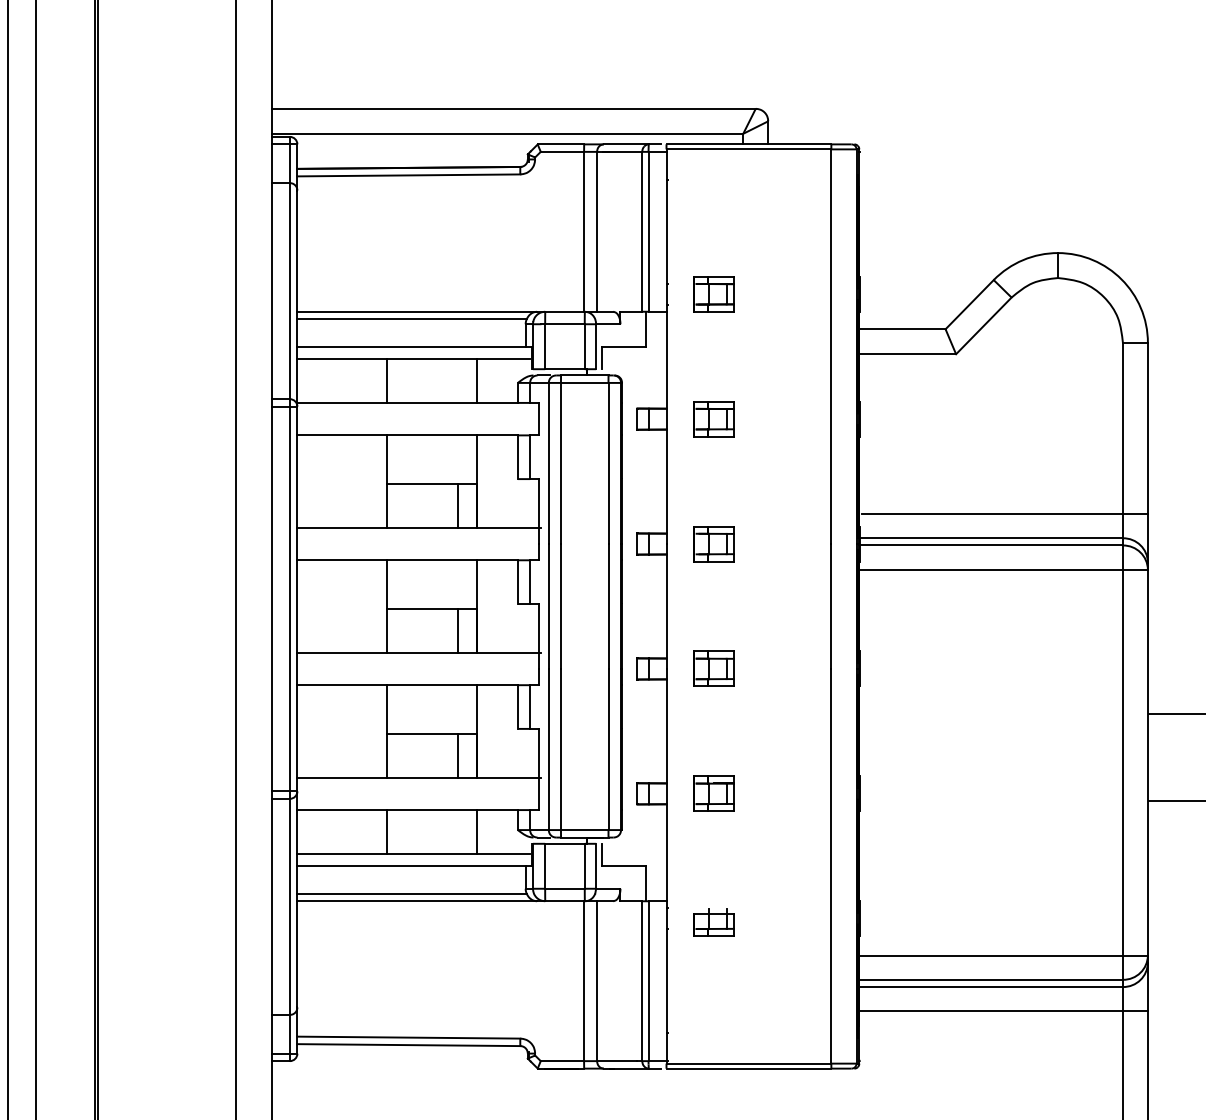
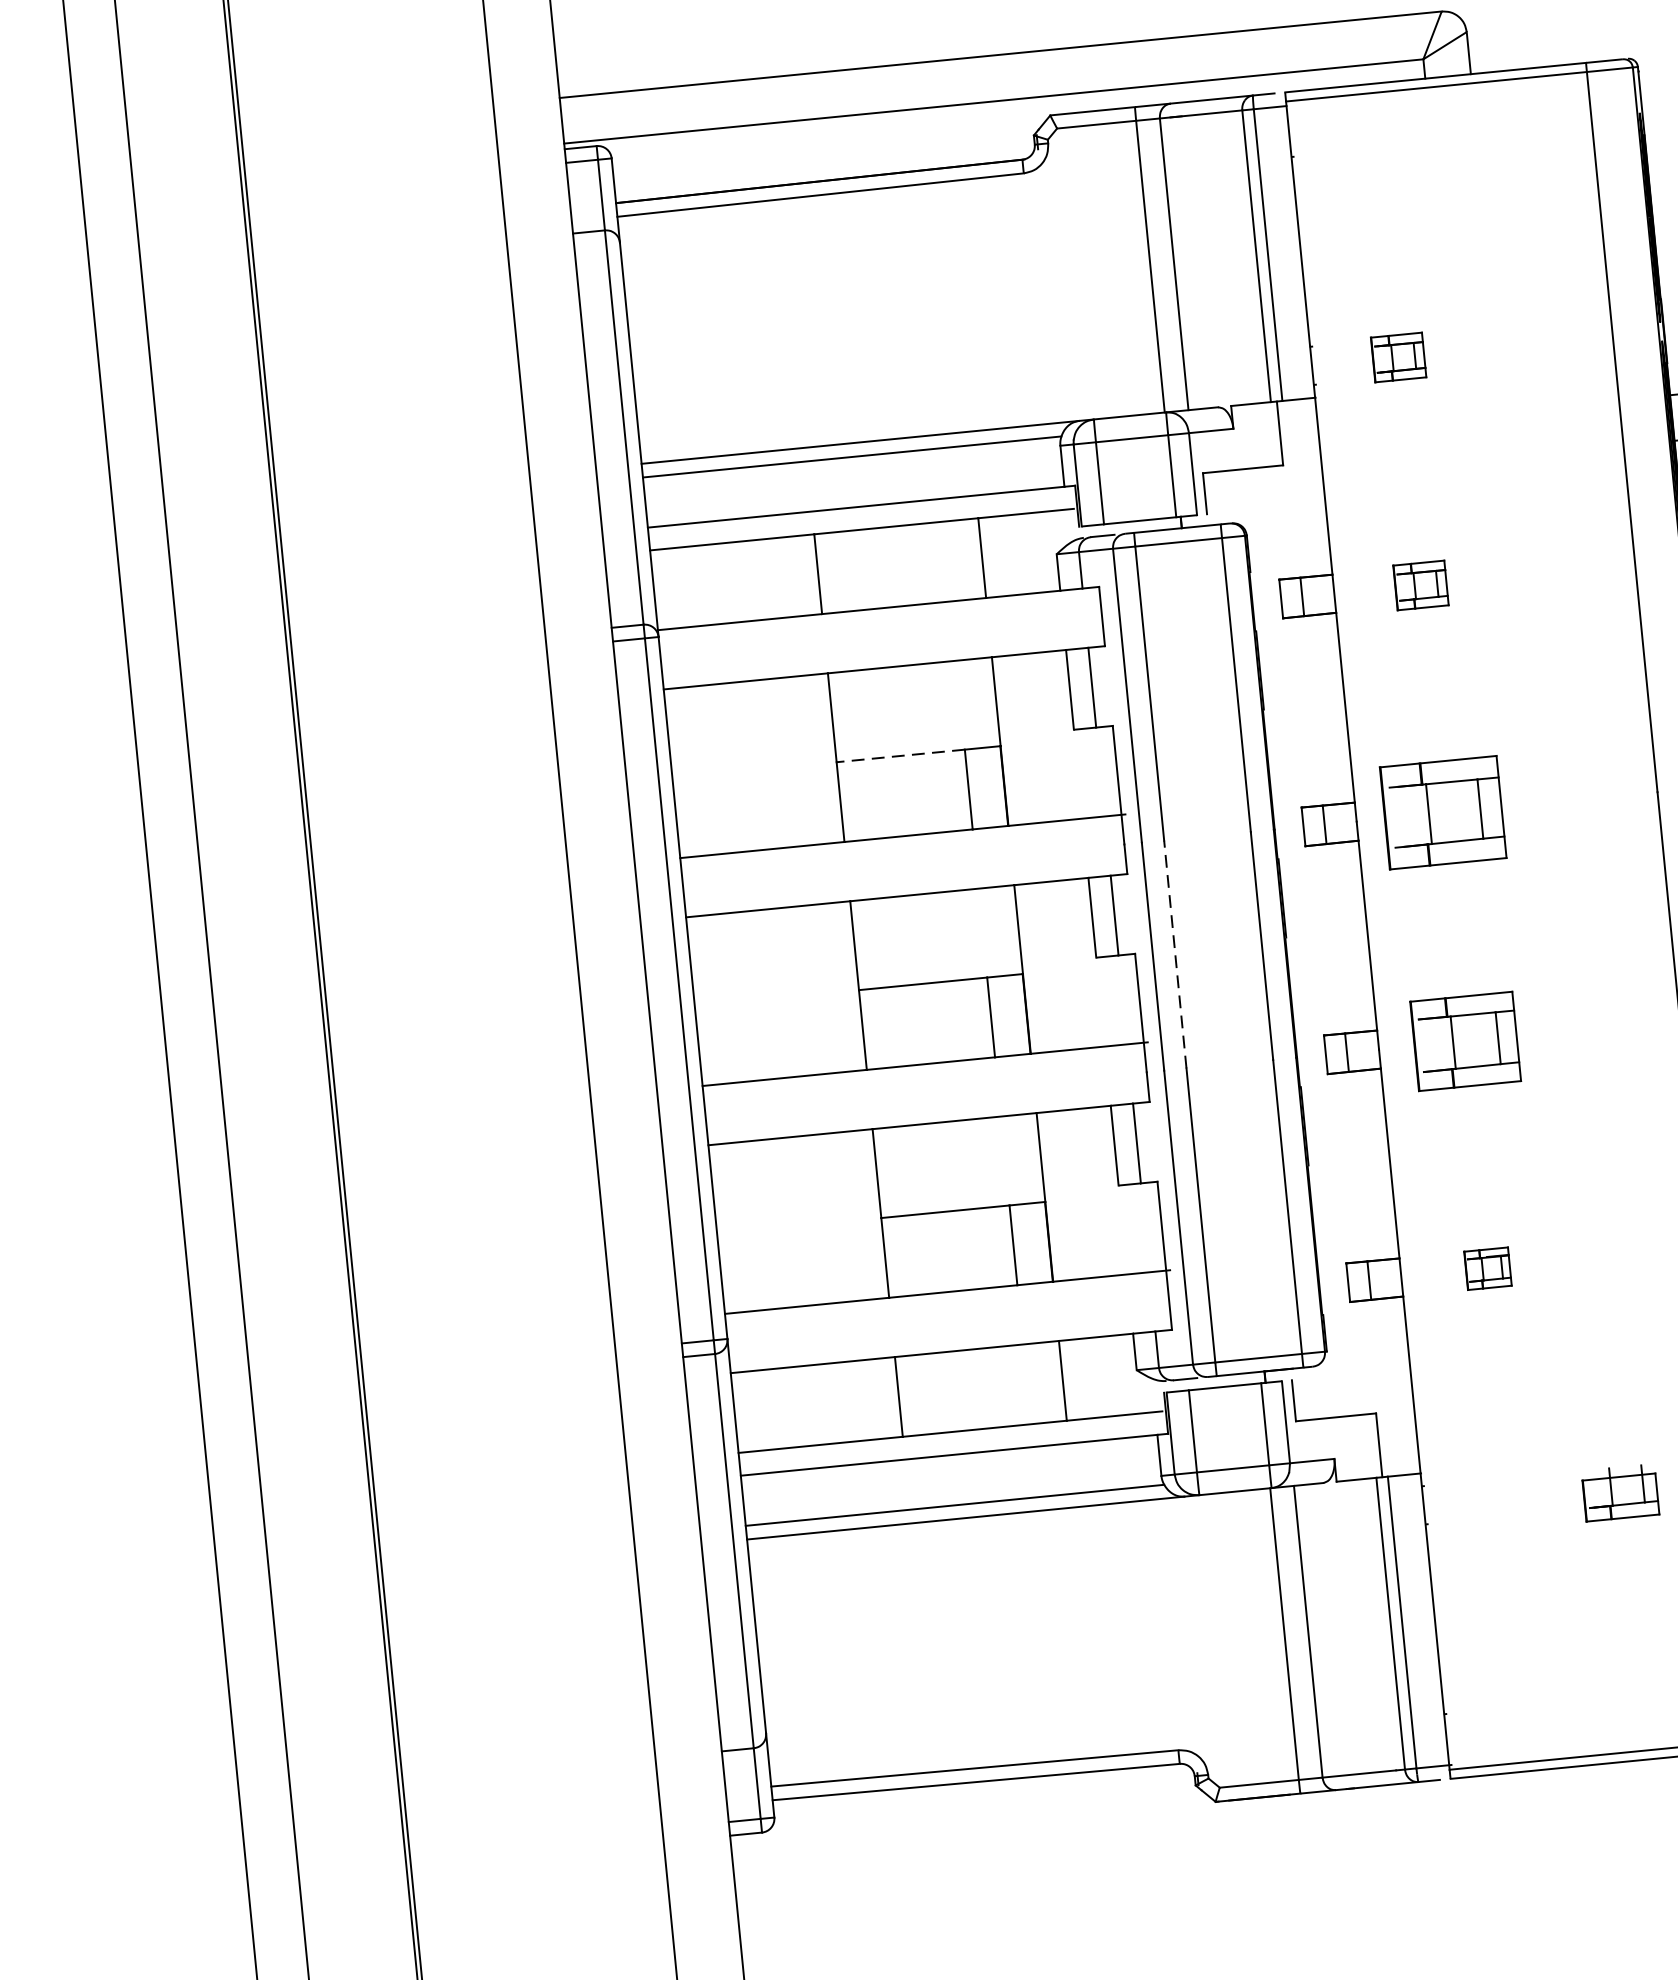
part: (713, 294) -> (1397, 357), size x0.7
part: (713, 419) -> (1420, 585), size x0.7
line: (422, 484) -> (900, 756), solid -> dashed
part: (713, 544) -> (1442, 814), size x1.6
line: (560, 606) -> (1174, 954), solid -> dashed
part: (713, 668) -> (1464, 1040), size x1.4
part: (713, 793) -> (1487, 1268), size x0.6
part: (713, 922) -> (1619, 1493), moved

